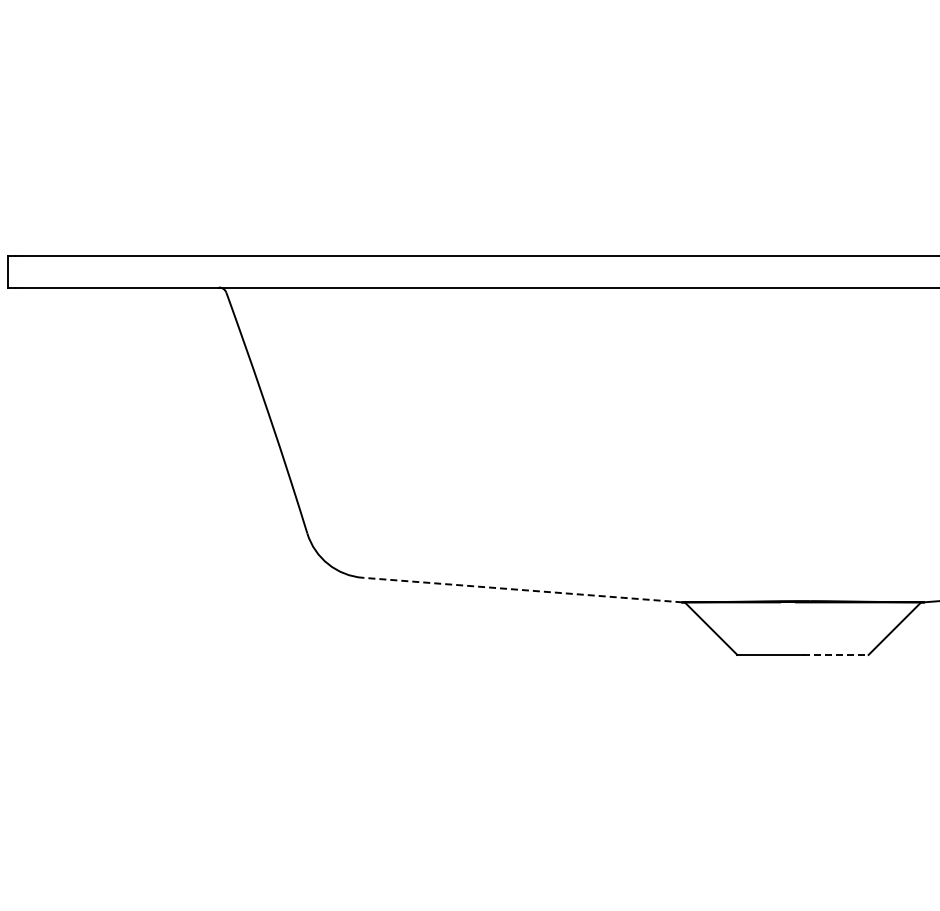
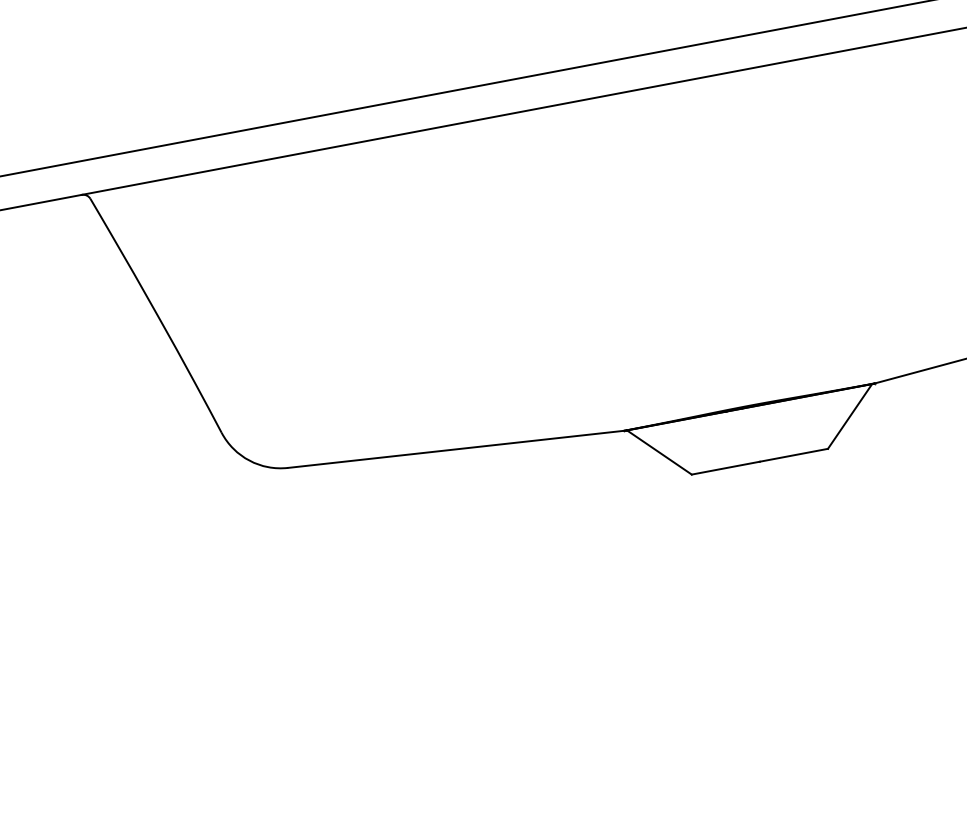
line: (522, 590) -> (456, 449), dashed -> solid
line: (835, 654) -> (793, 454), dashed -> solid

